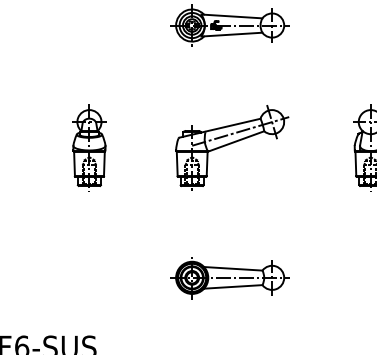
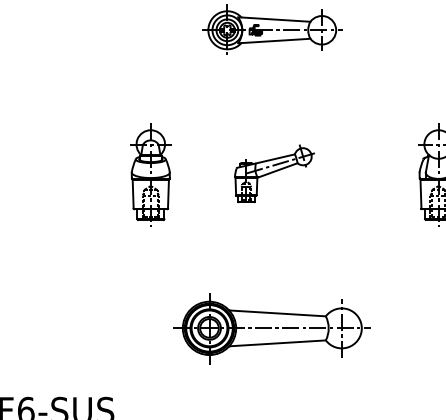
part: (89, 147) -> (150, 174), moved
part: (232, 147) -> (275, 174), size x0.6
part: (229, 278) -> (271, 329), size x1.4

